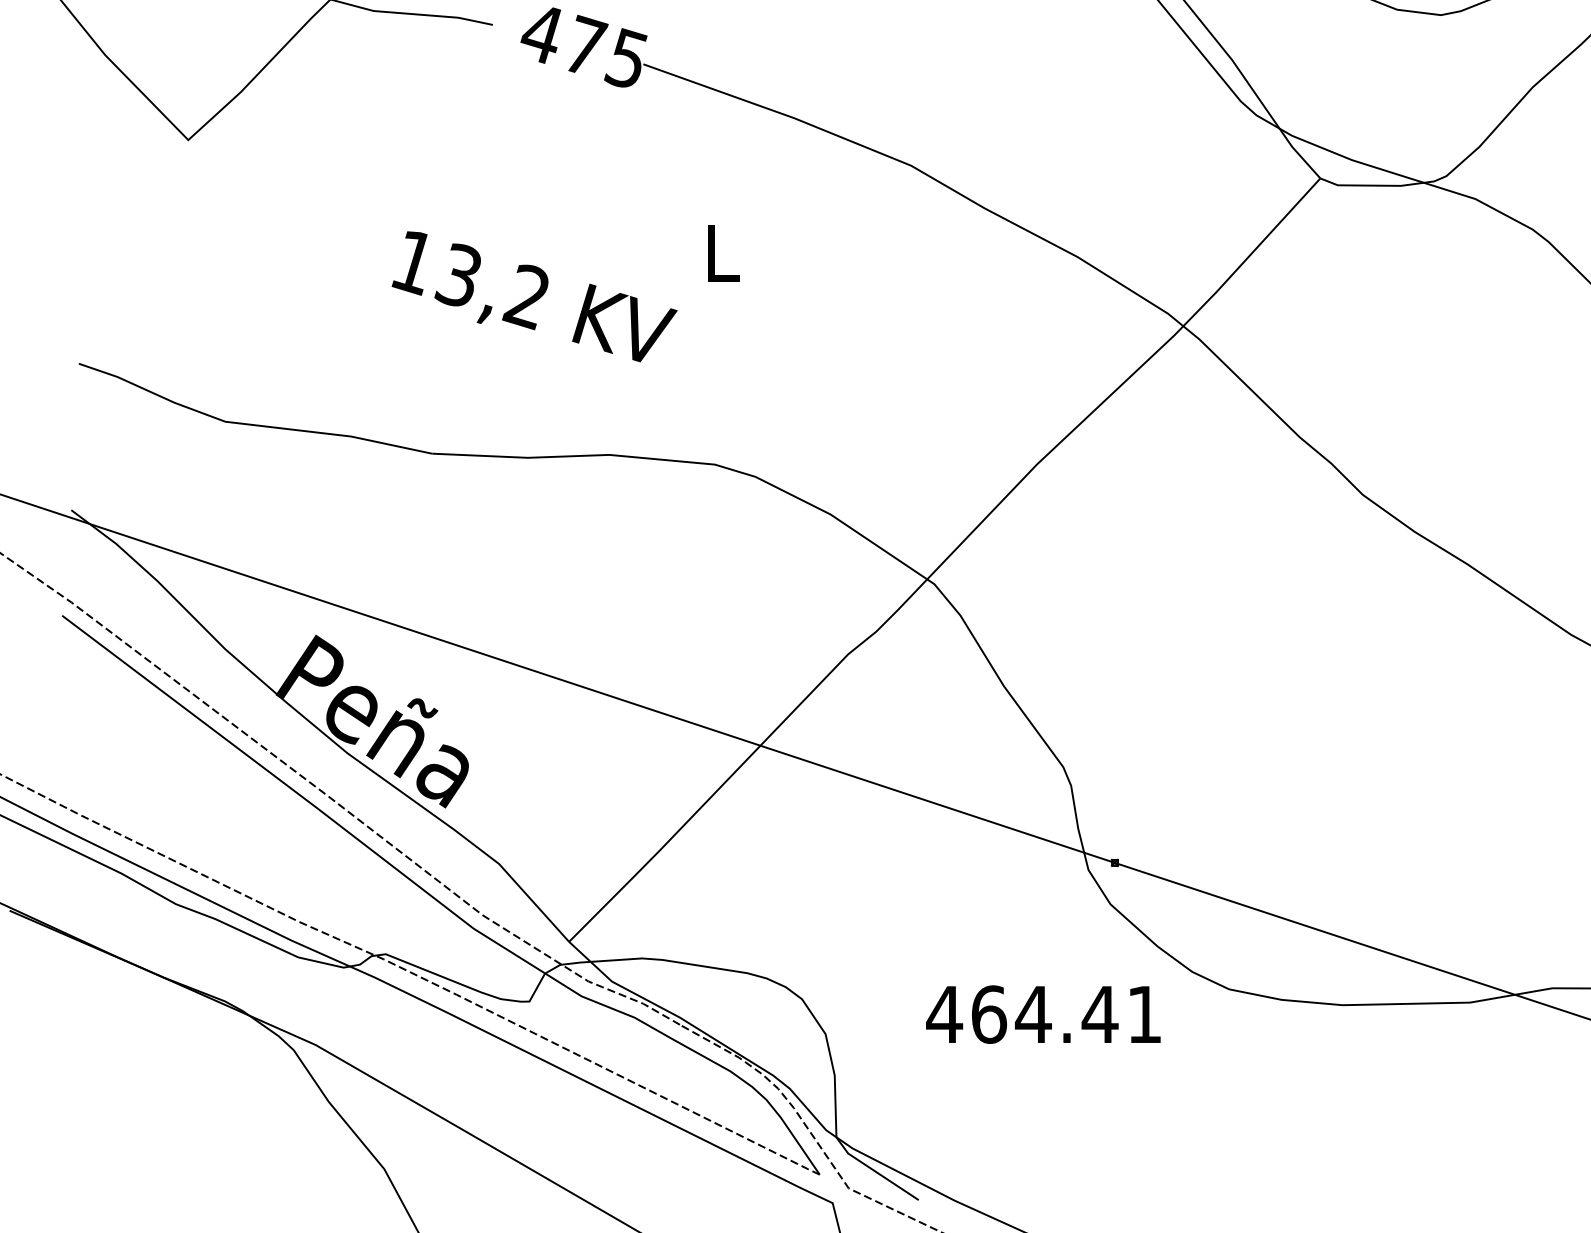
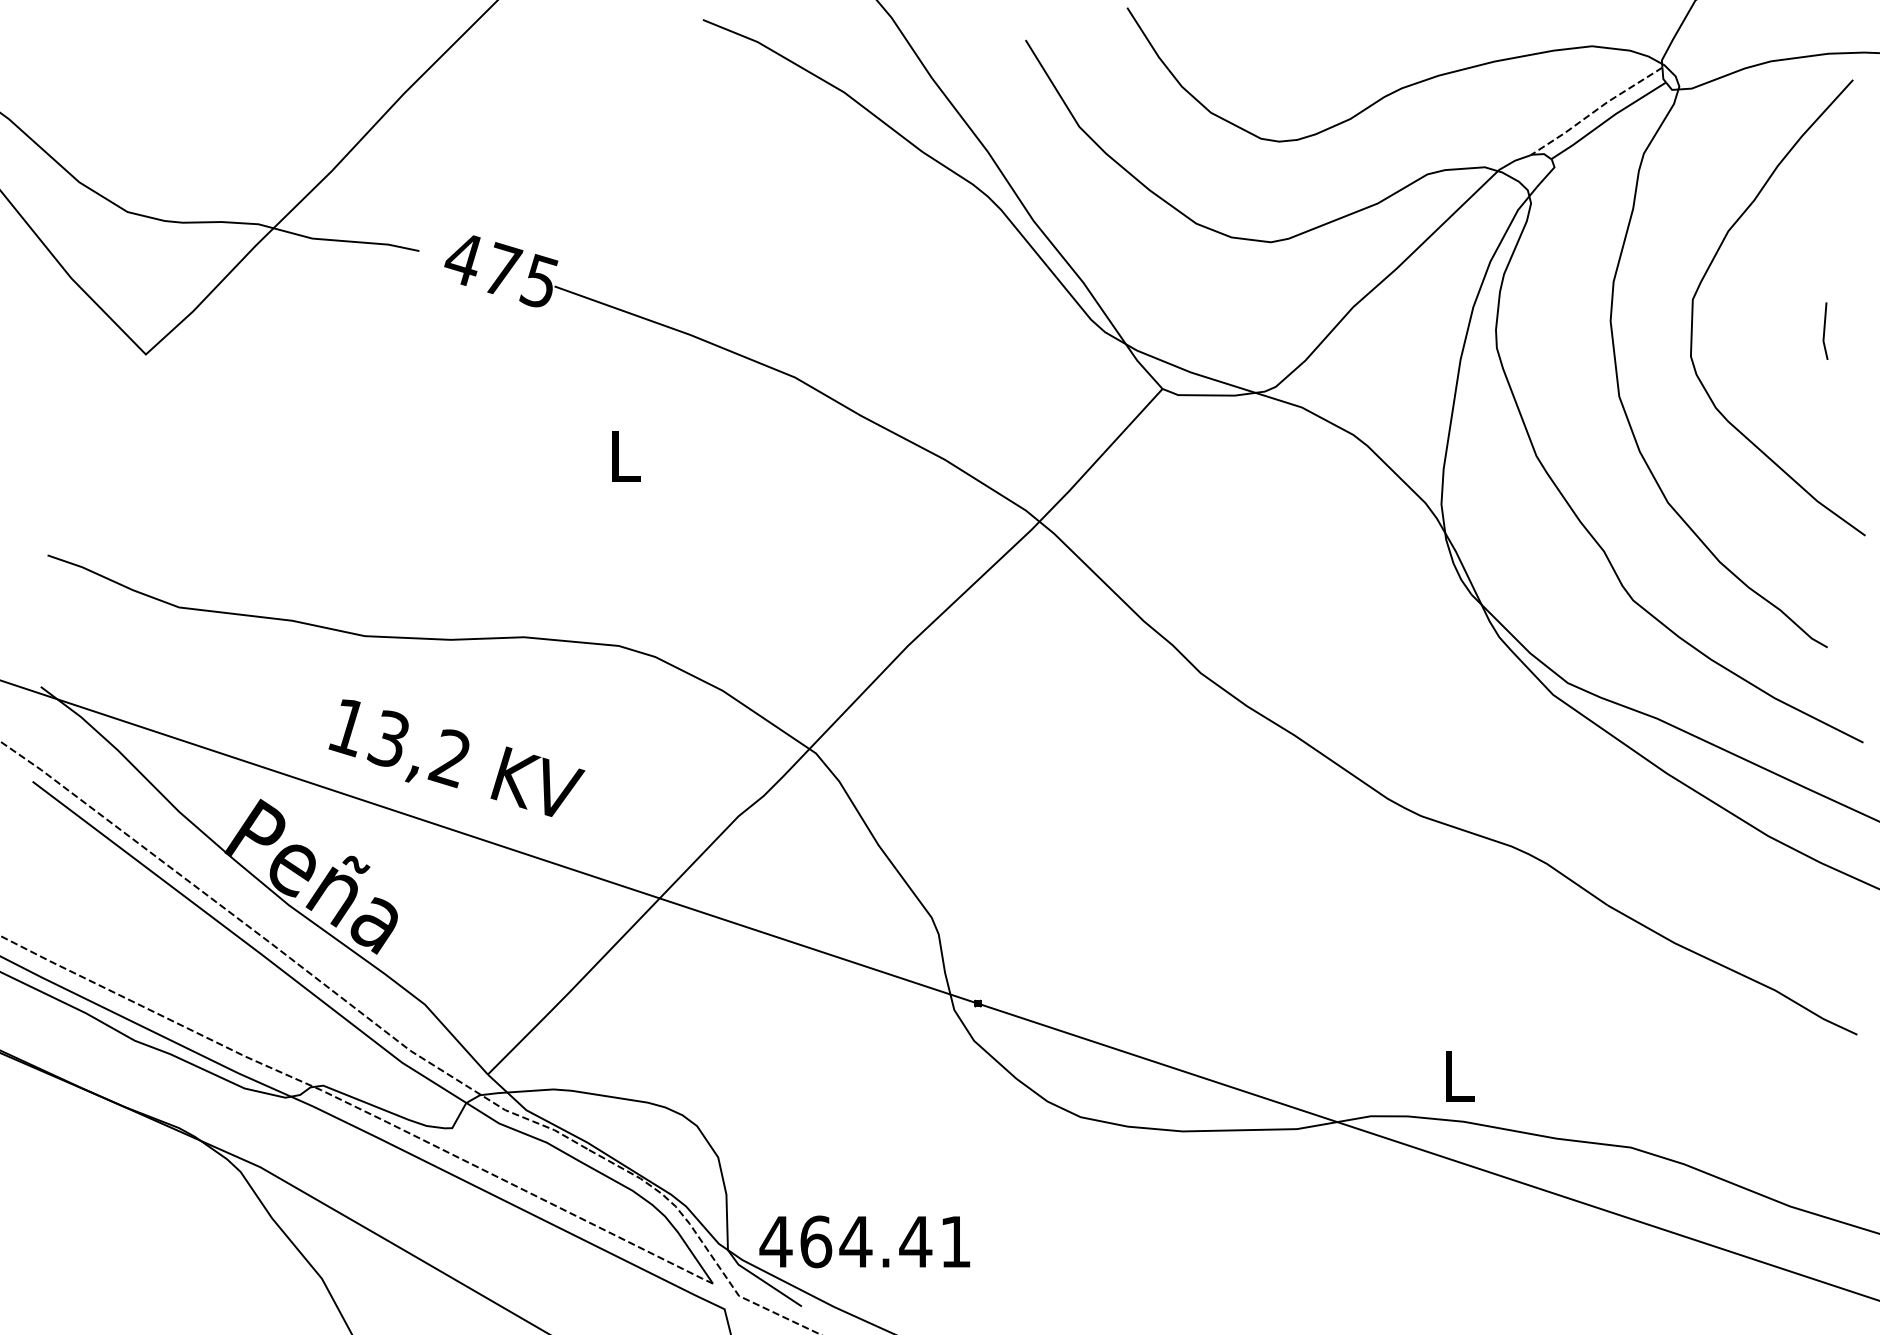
text: (534, 295) -> (456, 757), moved
text: (1043, 1014) -> (864, 1241), moved

